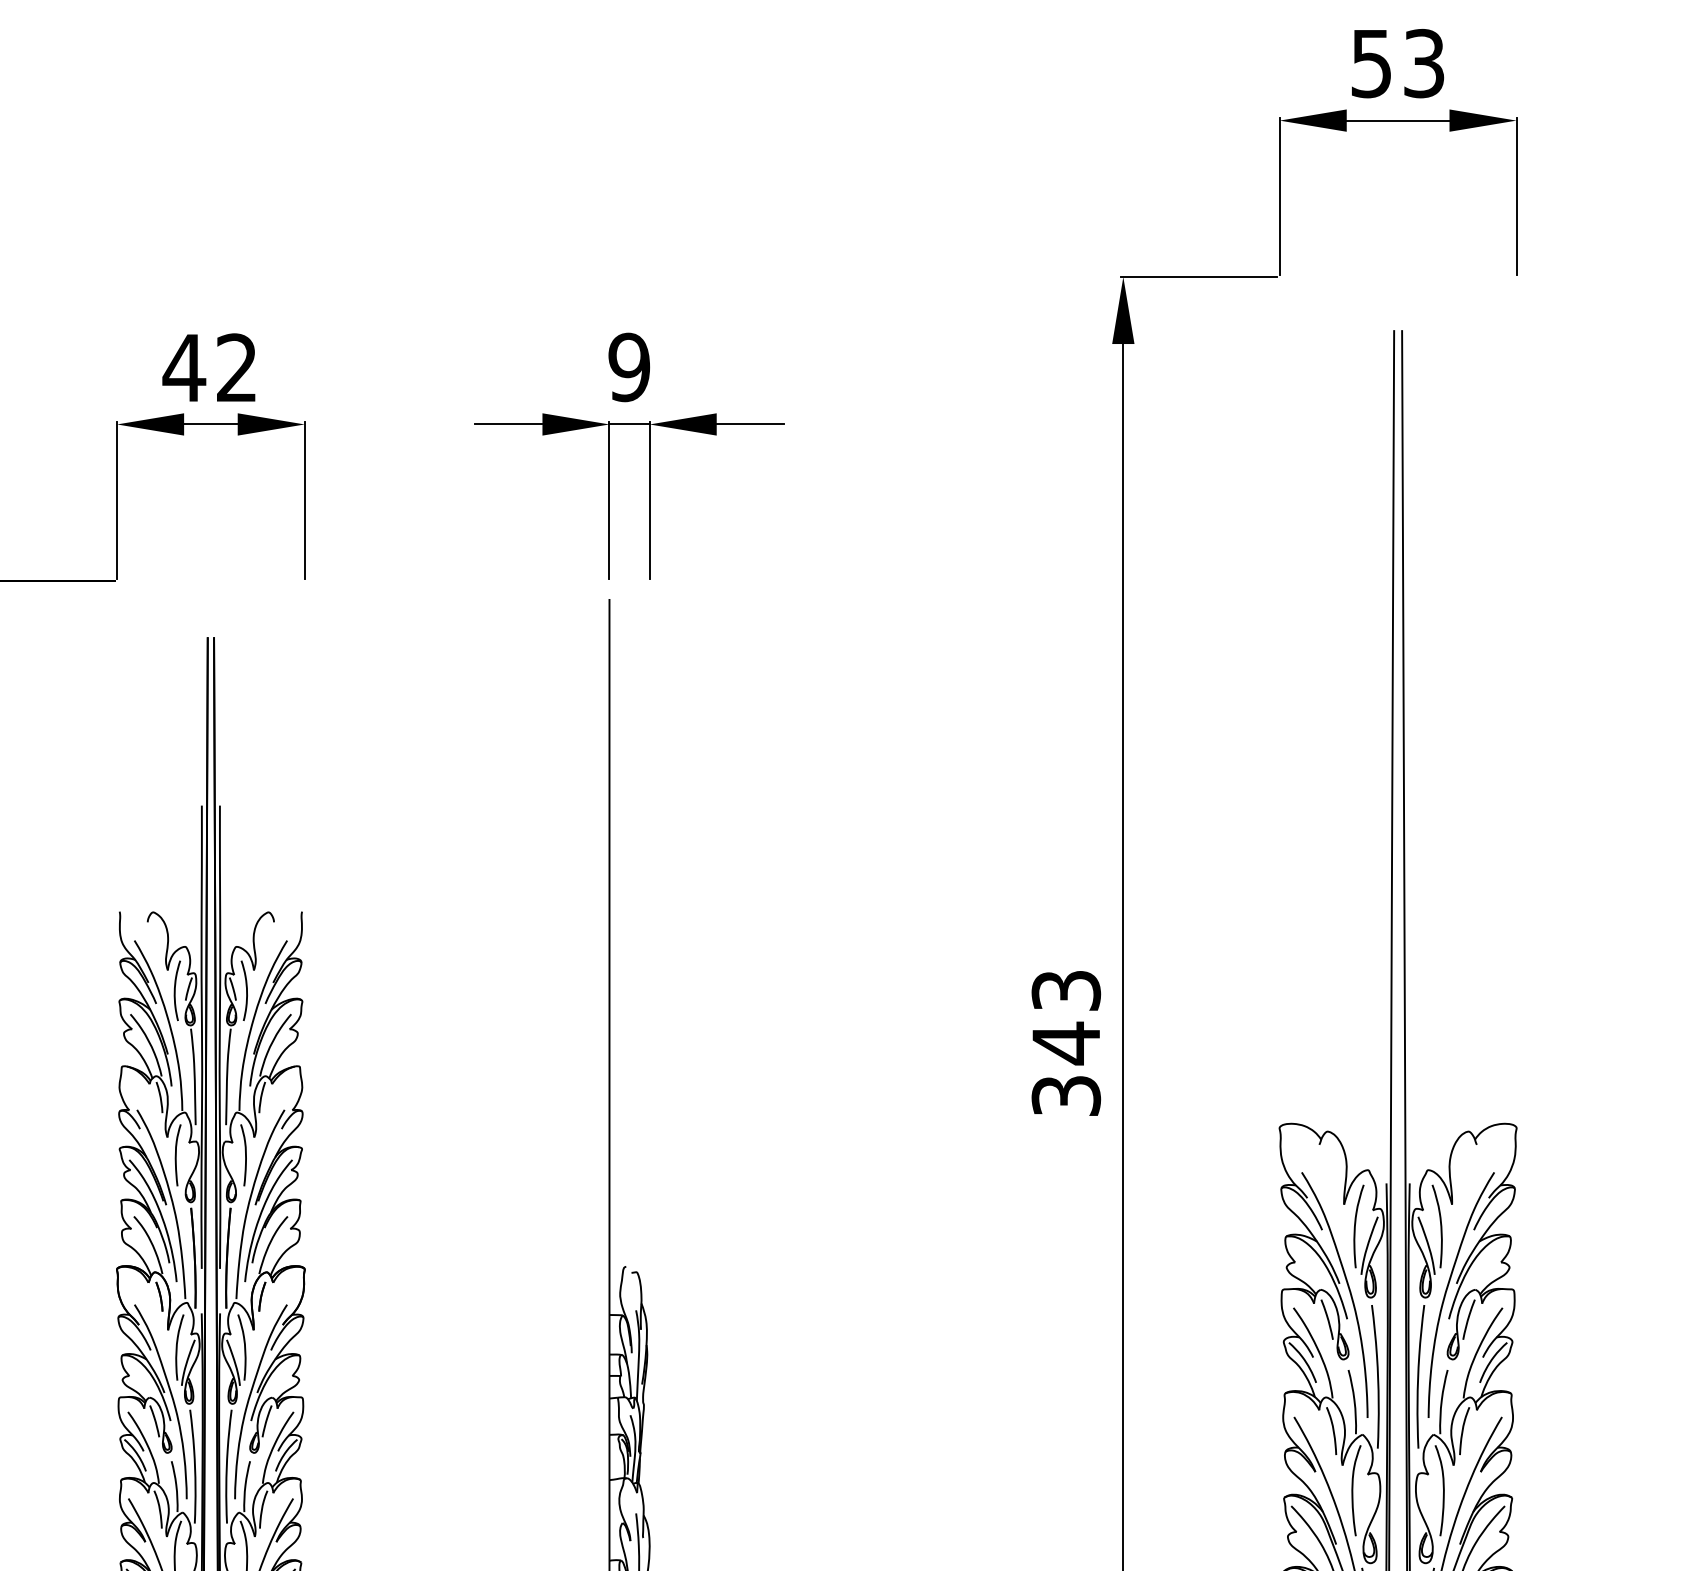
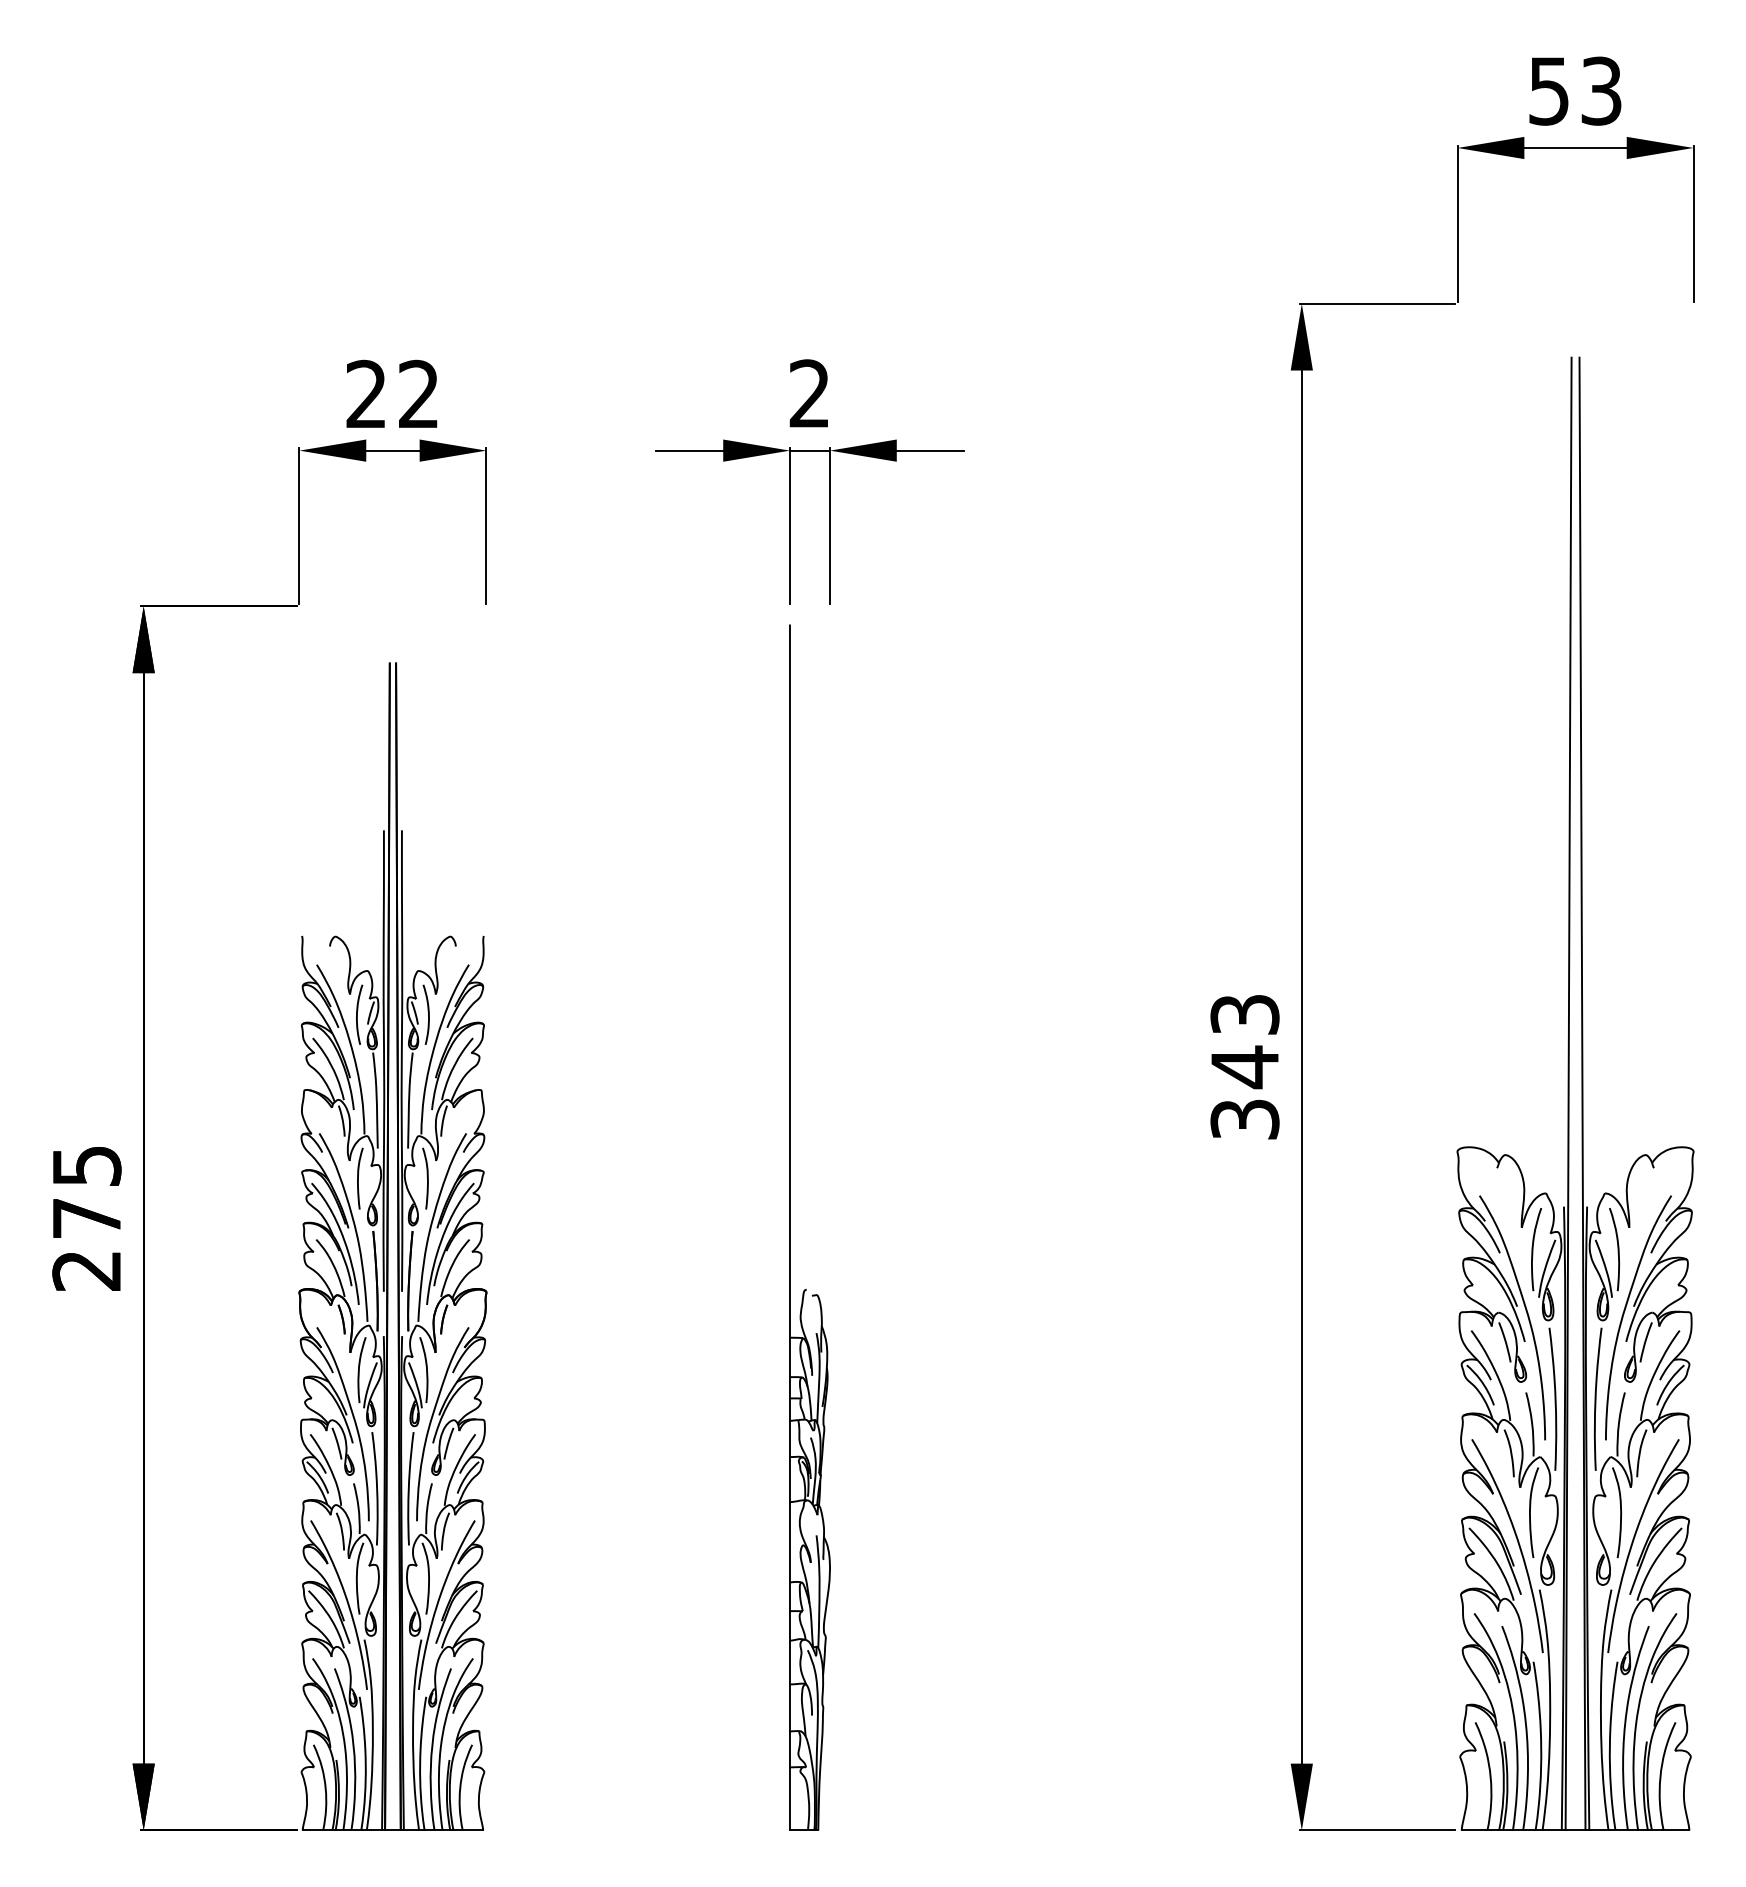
text: (184, 367) -> (366, 393), 42 -> 22
text: (629, 367) -> (809, 393), 9 -> 2

